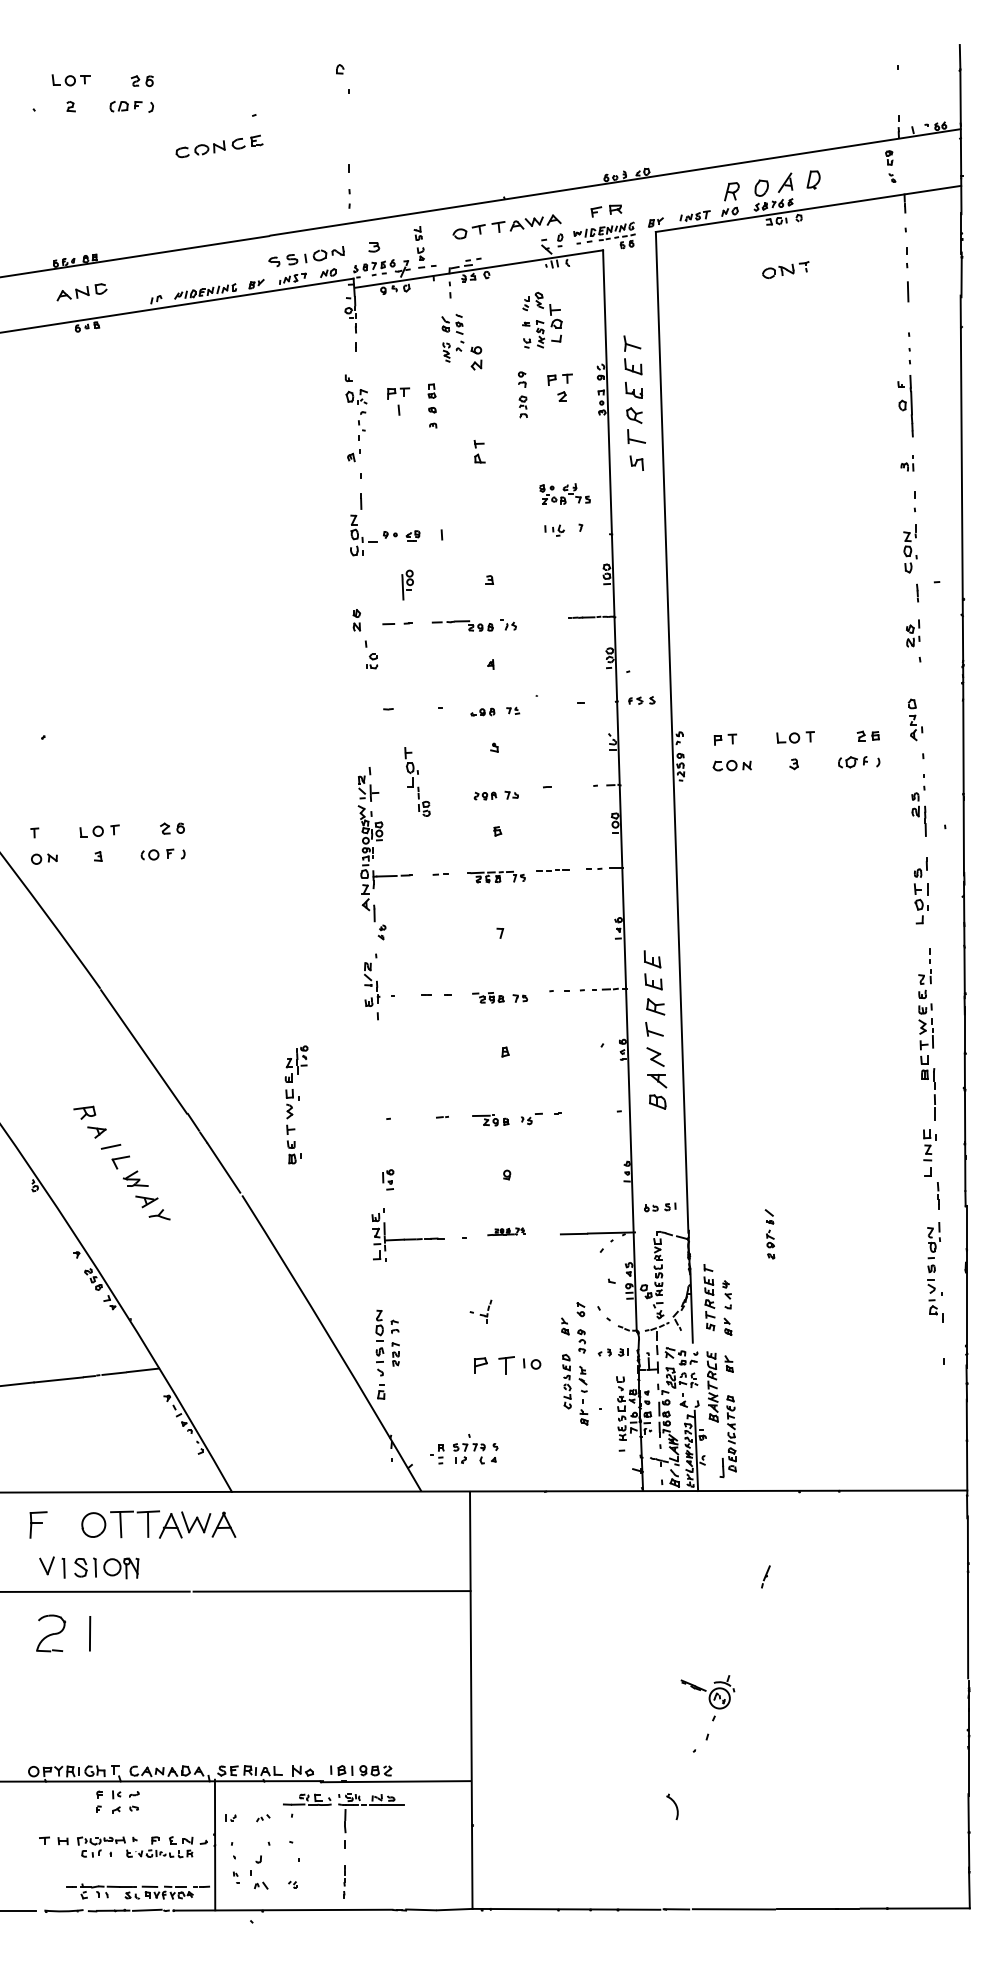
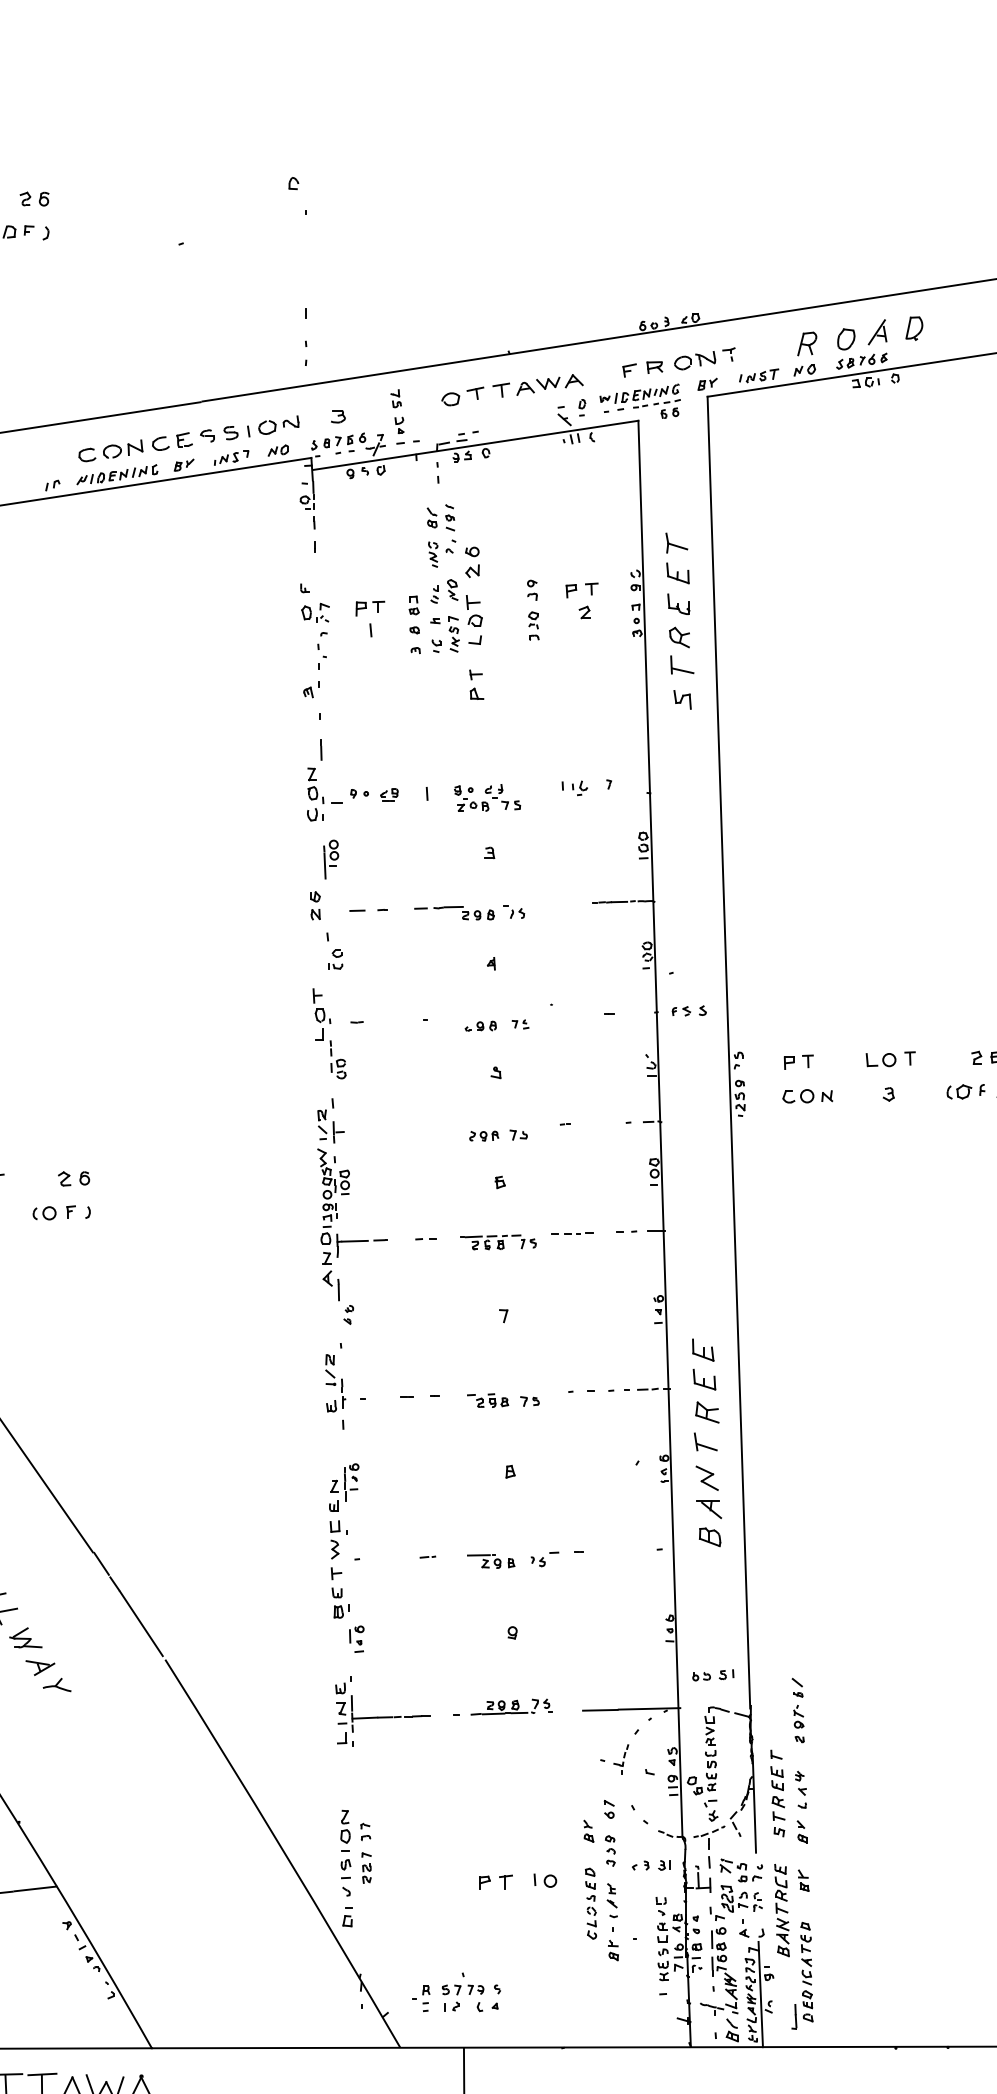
part: (219, 146) -> (135, 447), moved
part: (785, 269) -> (704, 358), moved
part: (542, 319) -> (456, 615), moved
part: (564, 493) -> (486, 797), moved
part: (407, 584) -> (330, 858), moved
part: (417, 781) -> (329, 1033), moved
part: (296, 1104) -> (344, 1540), moved
part: (506, 1231) -> (511, 1706), size x1.67
part: (769, 1234) -> (797, 1710), moved
part: (480, 1311) -> (614, 1759), moved
part: (494, 1365) -> (496, 1882), size x0.62

